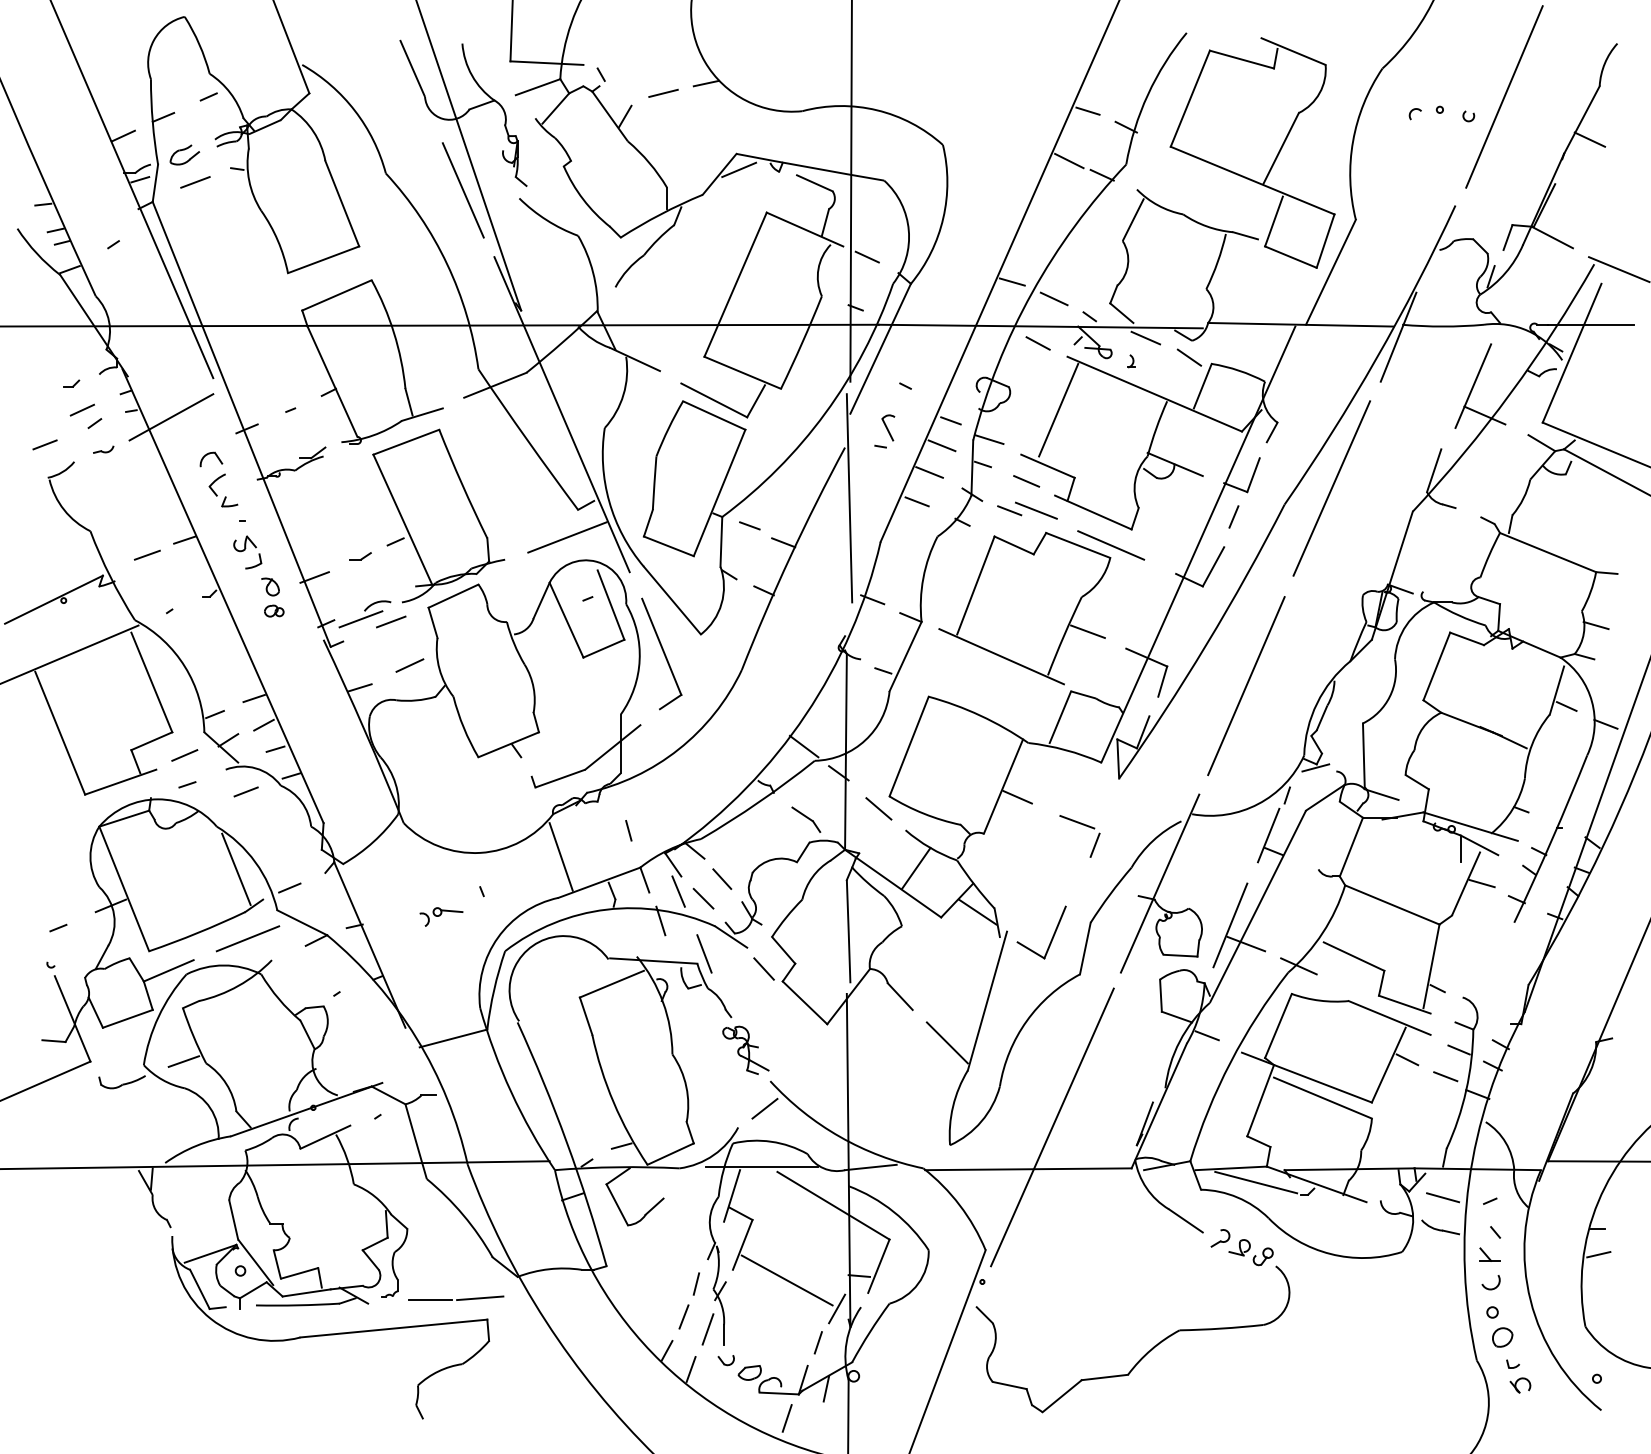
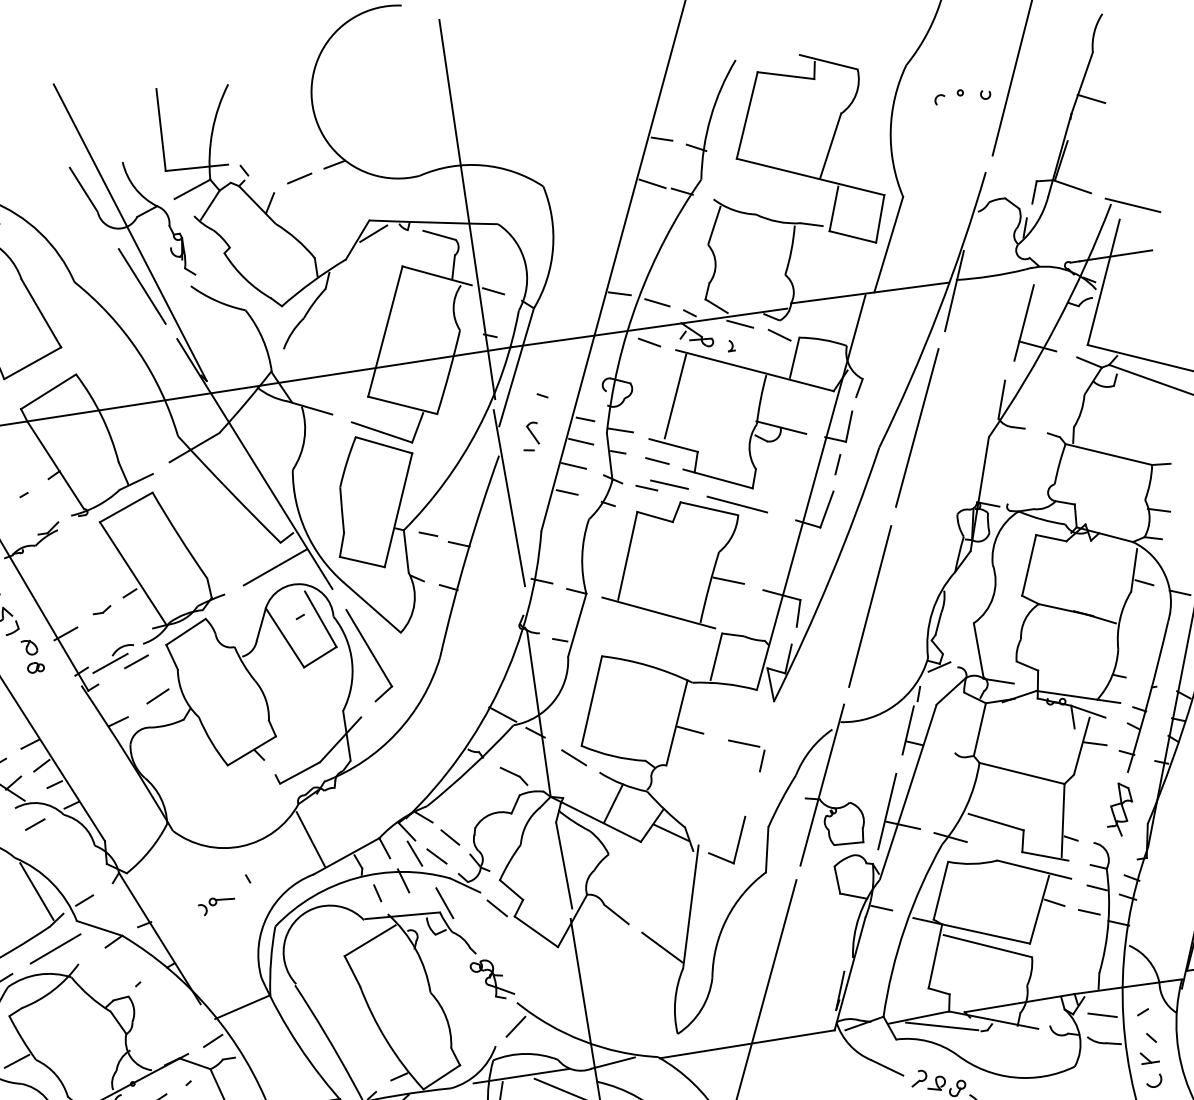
line: (628, 830) -> (377, 893), moved
part: (1498, 963) -> (1119, 809), added
line: (413, 1071) -> (213, 1040), added

